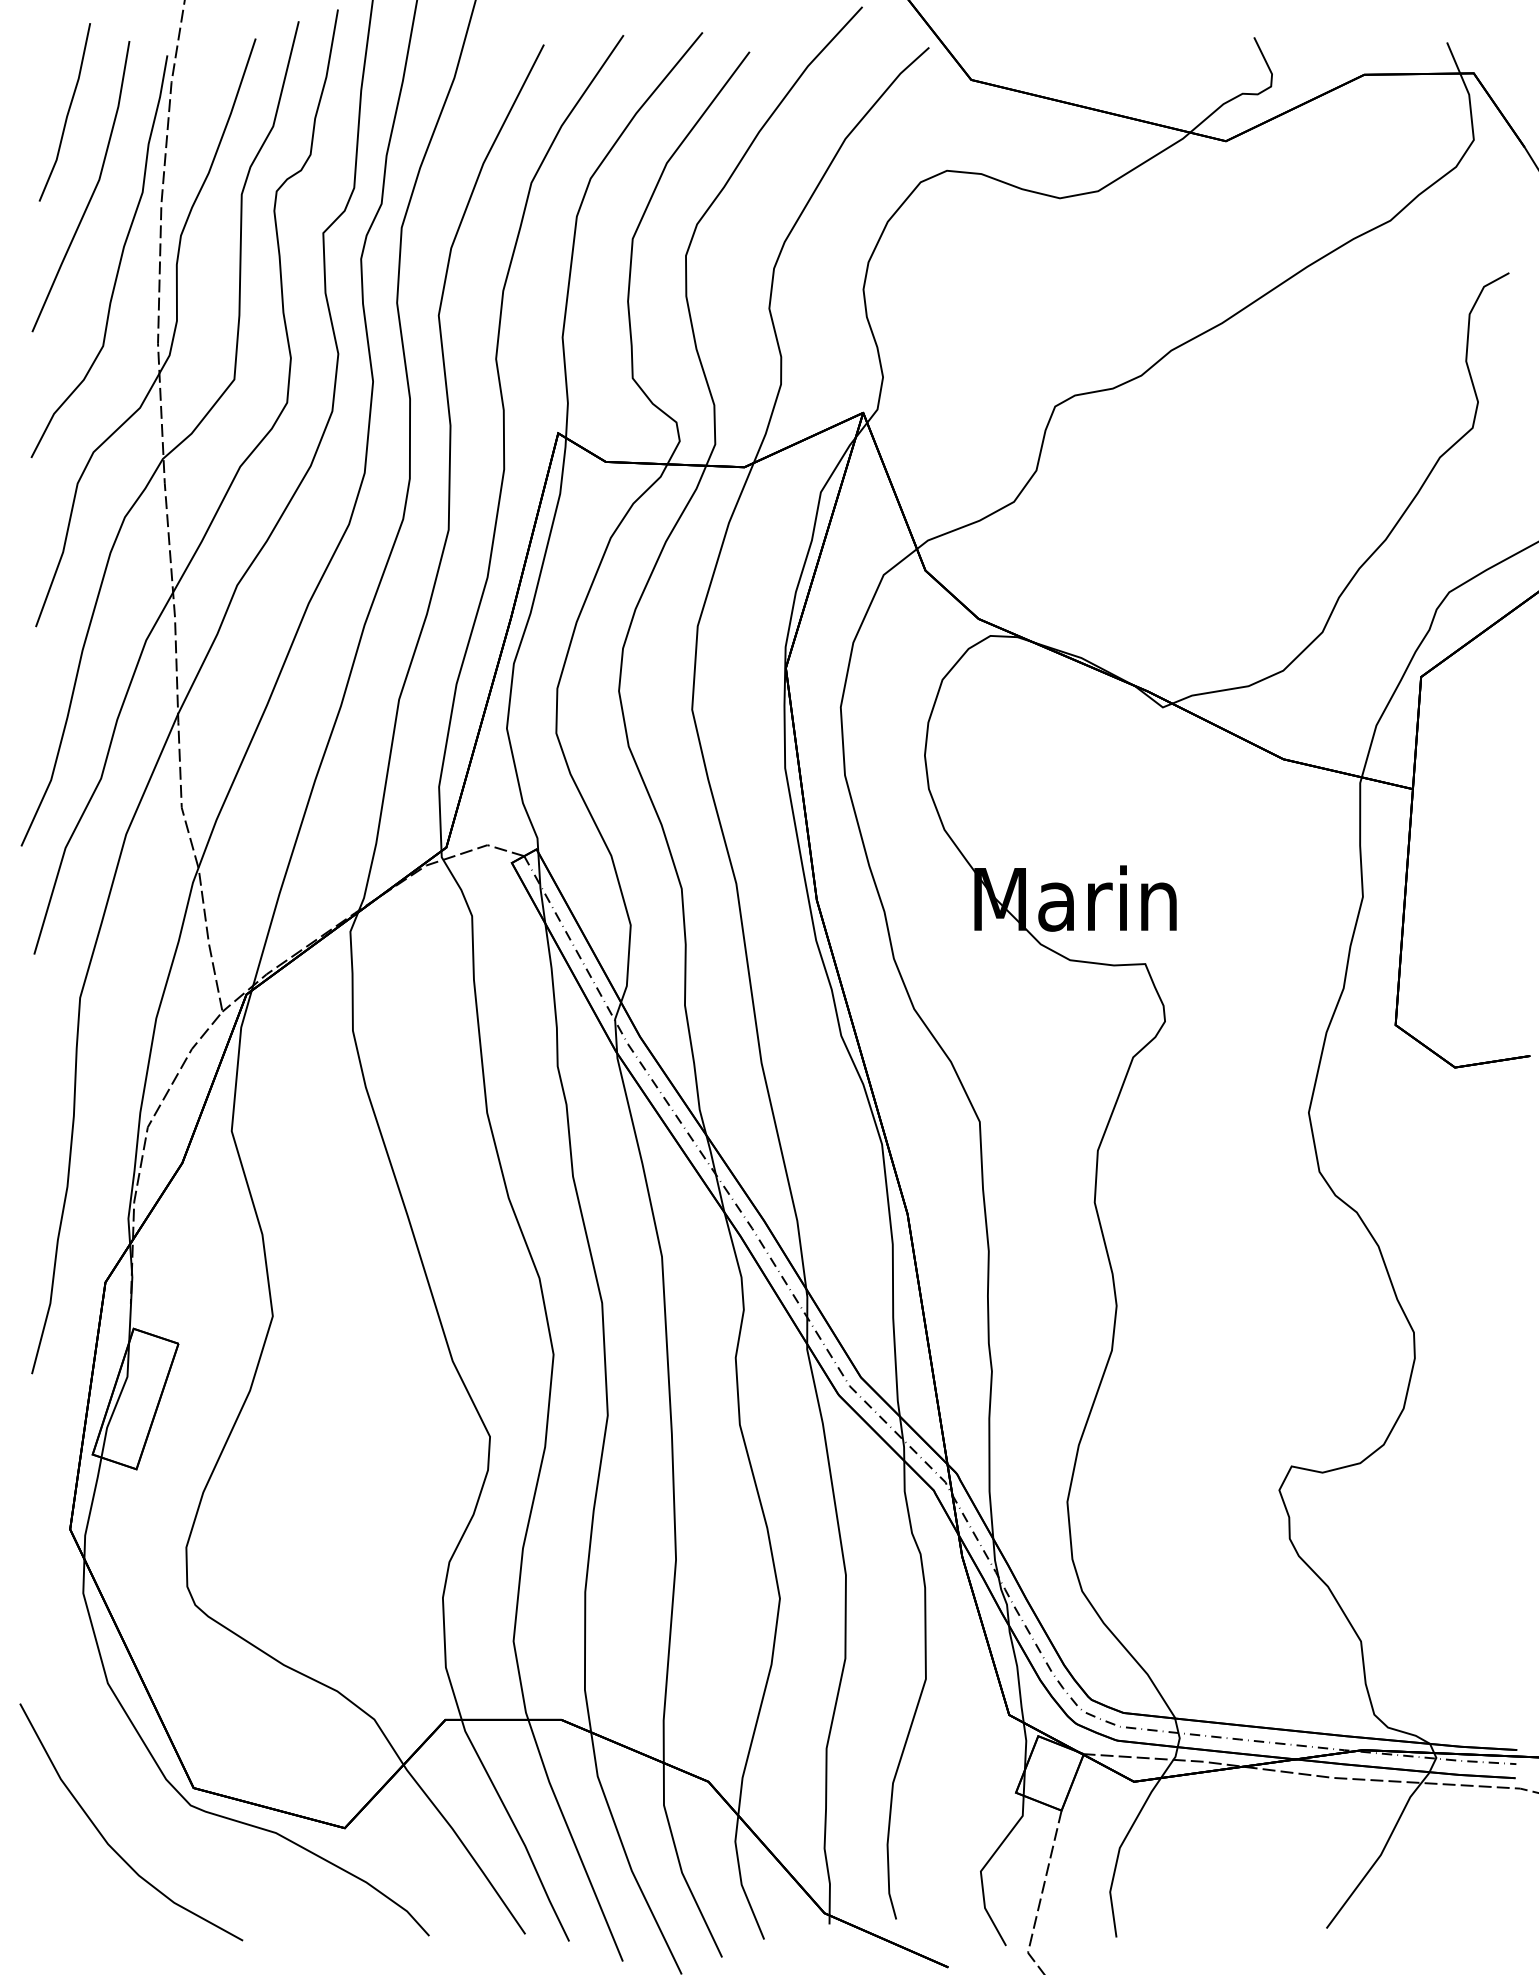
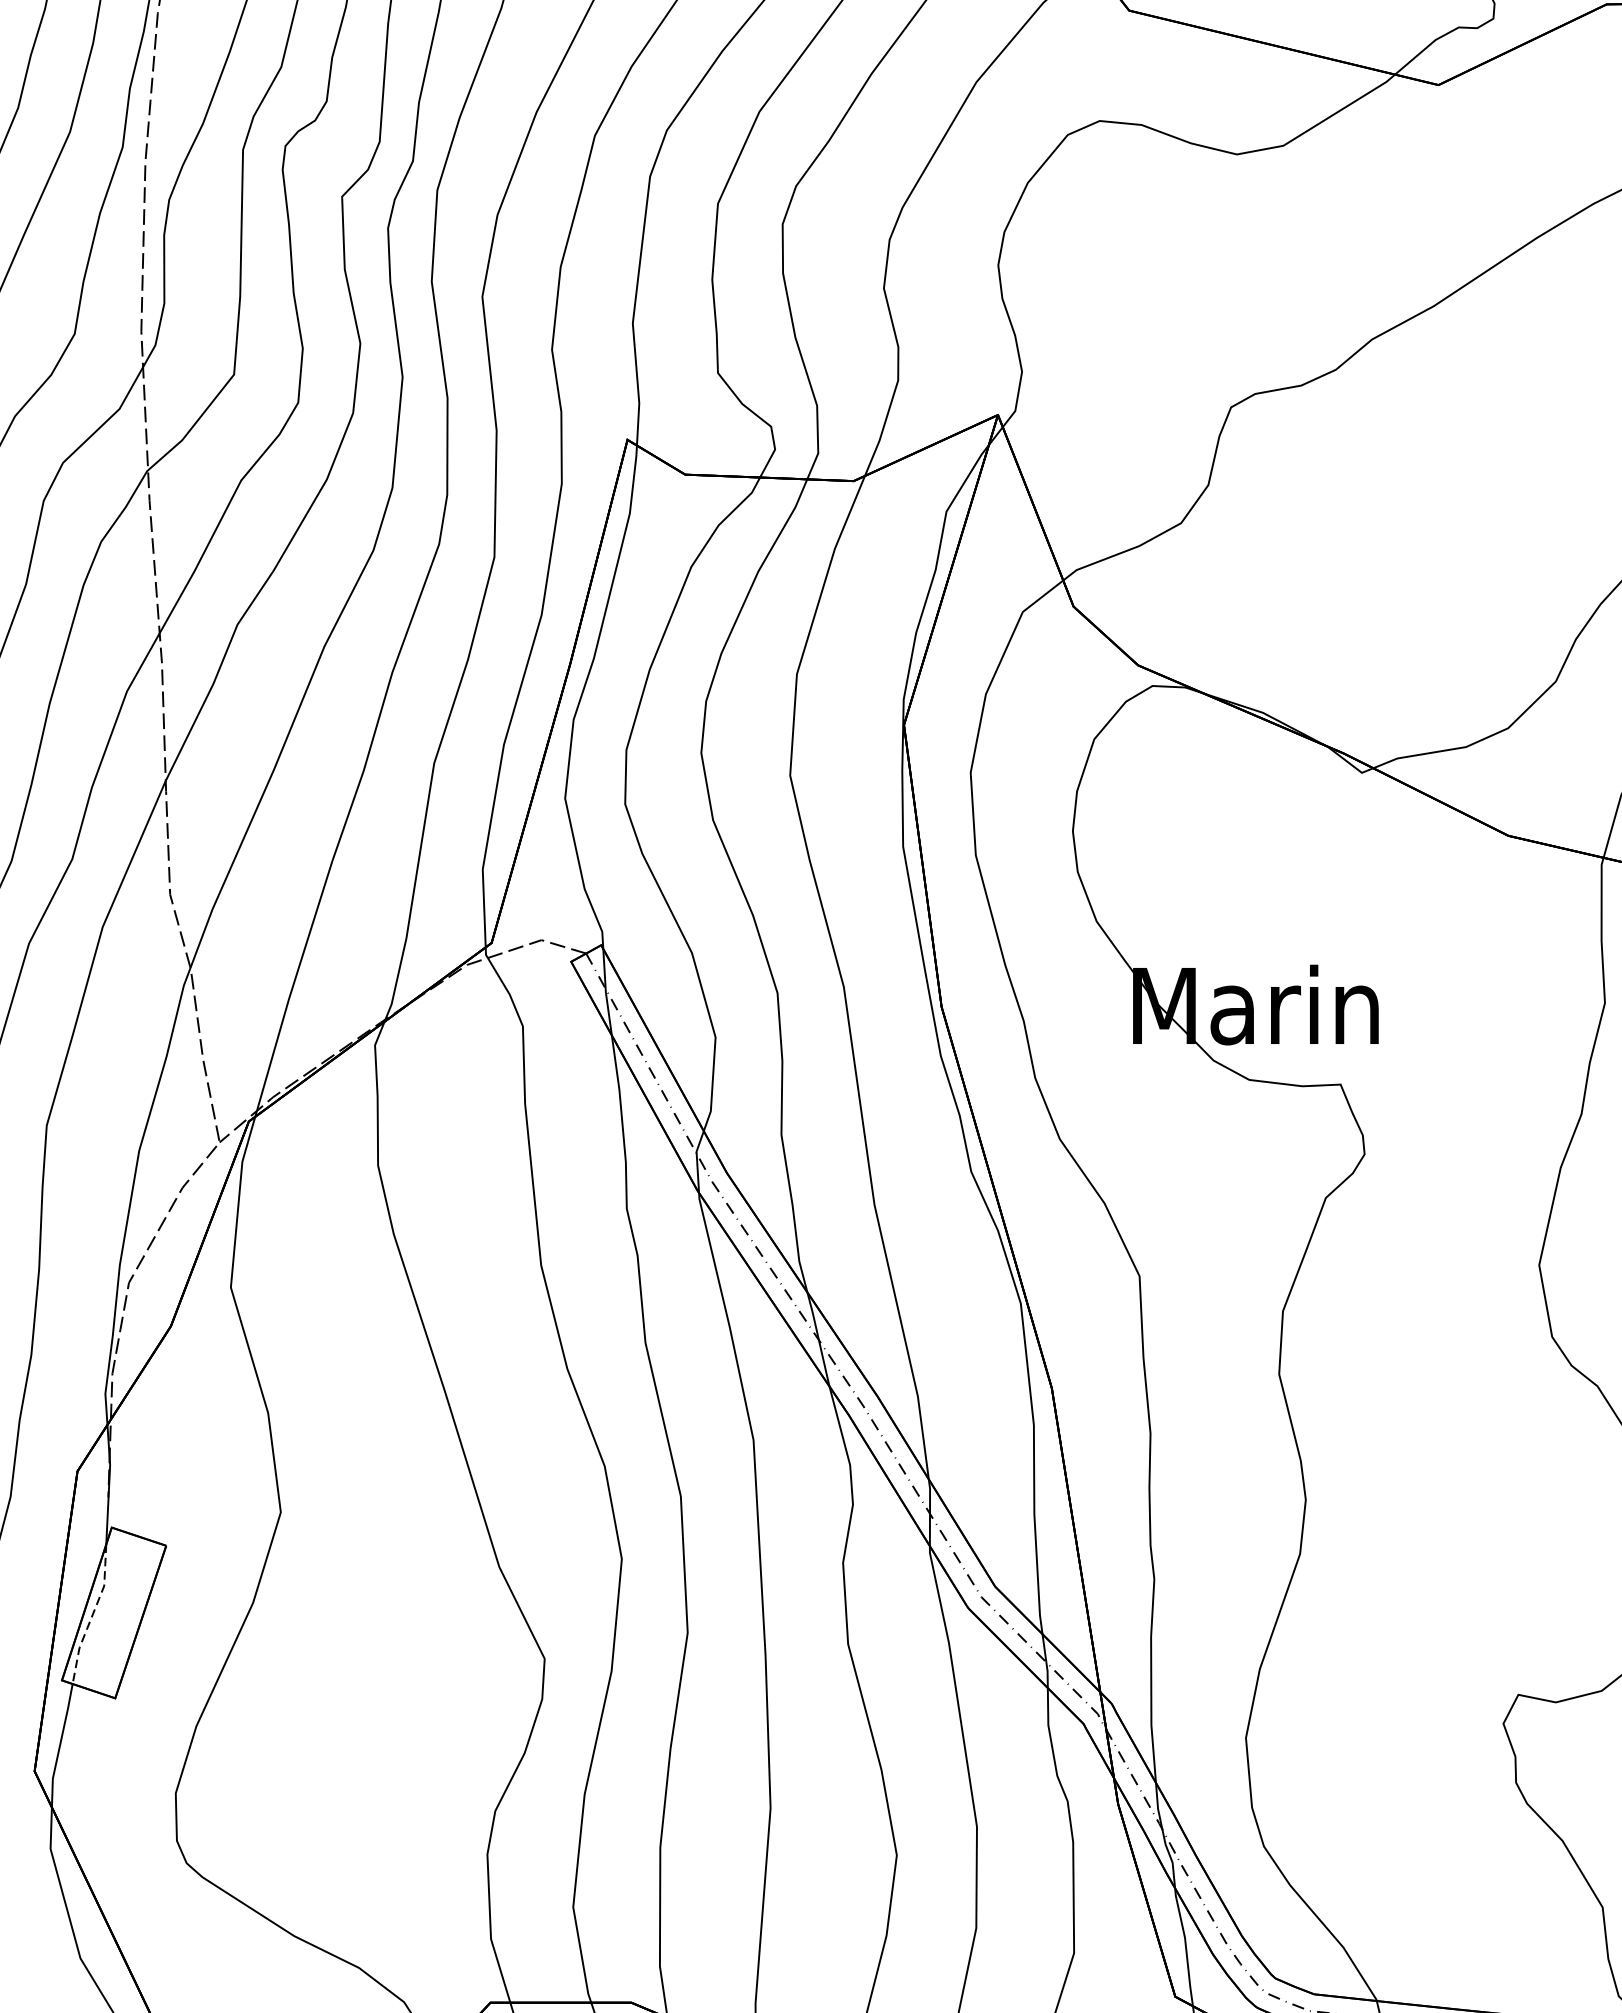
line: (117, 1400) -> (92, 1614), solid -> dashed

